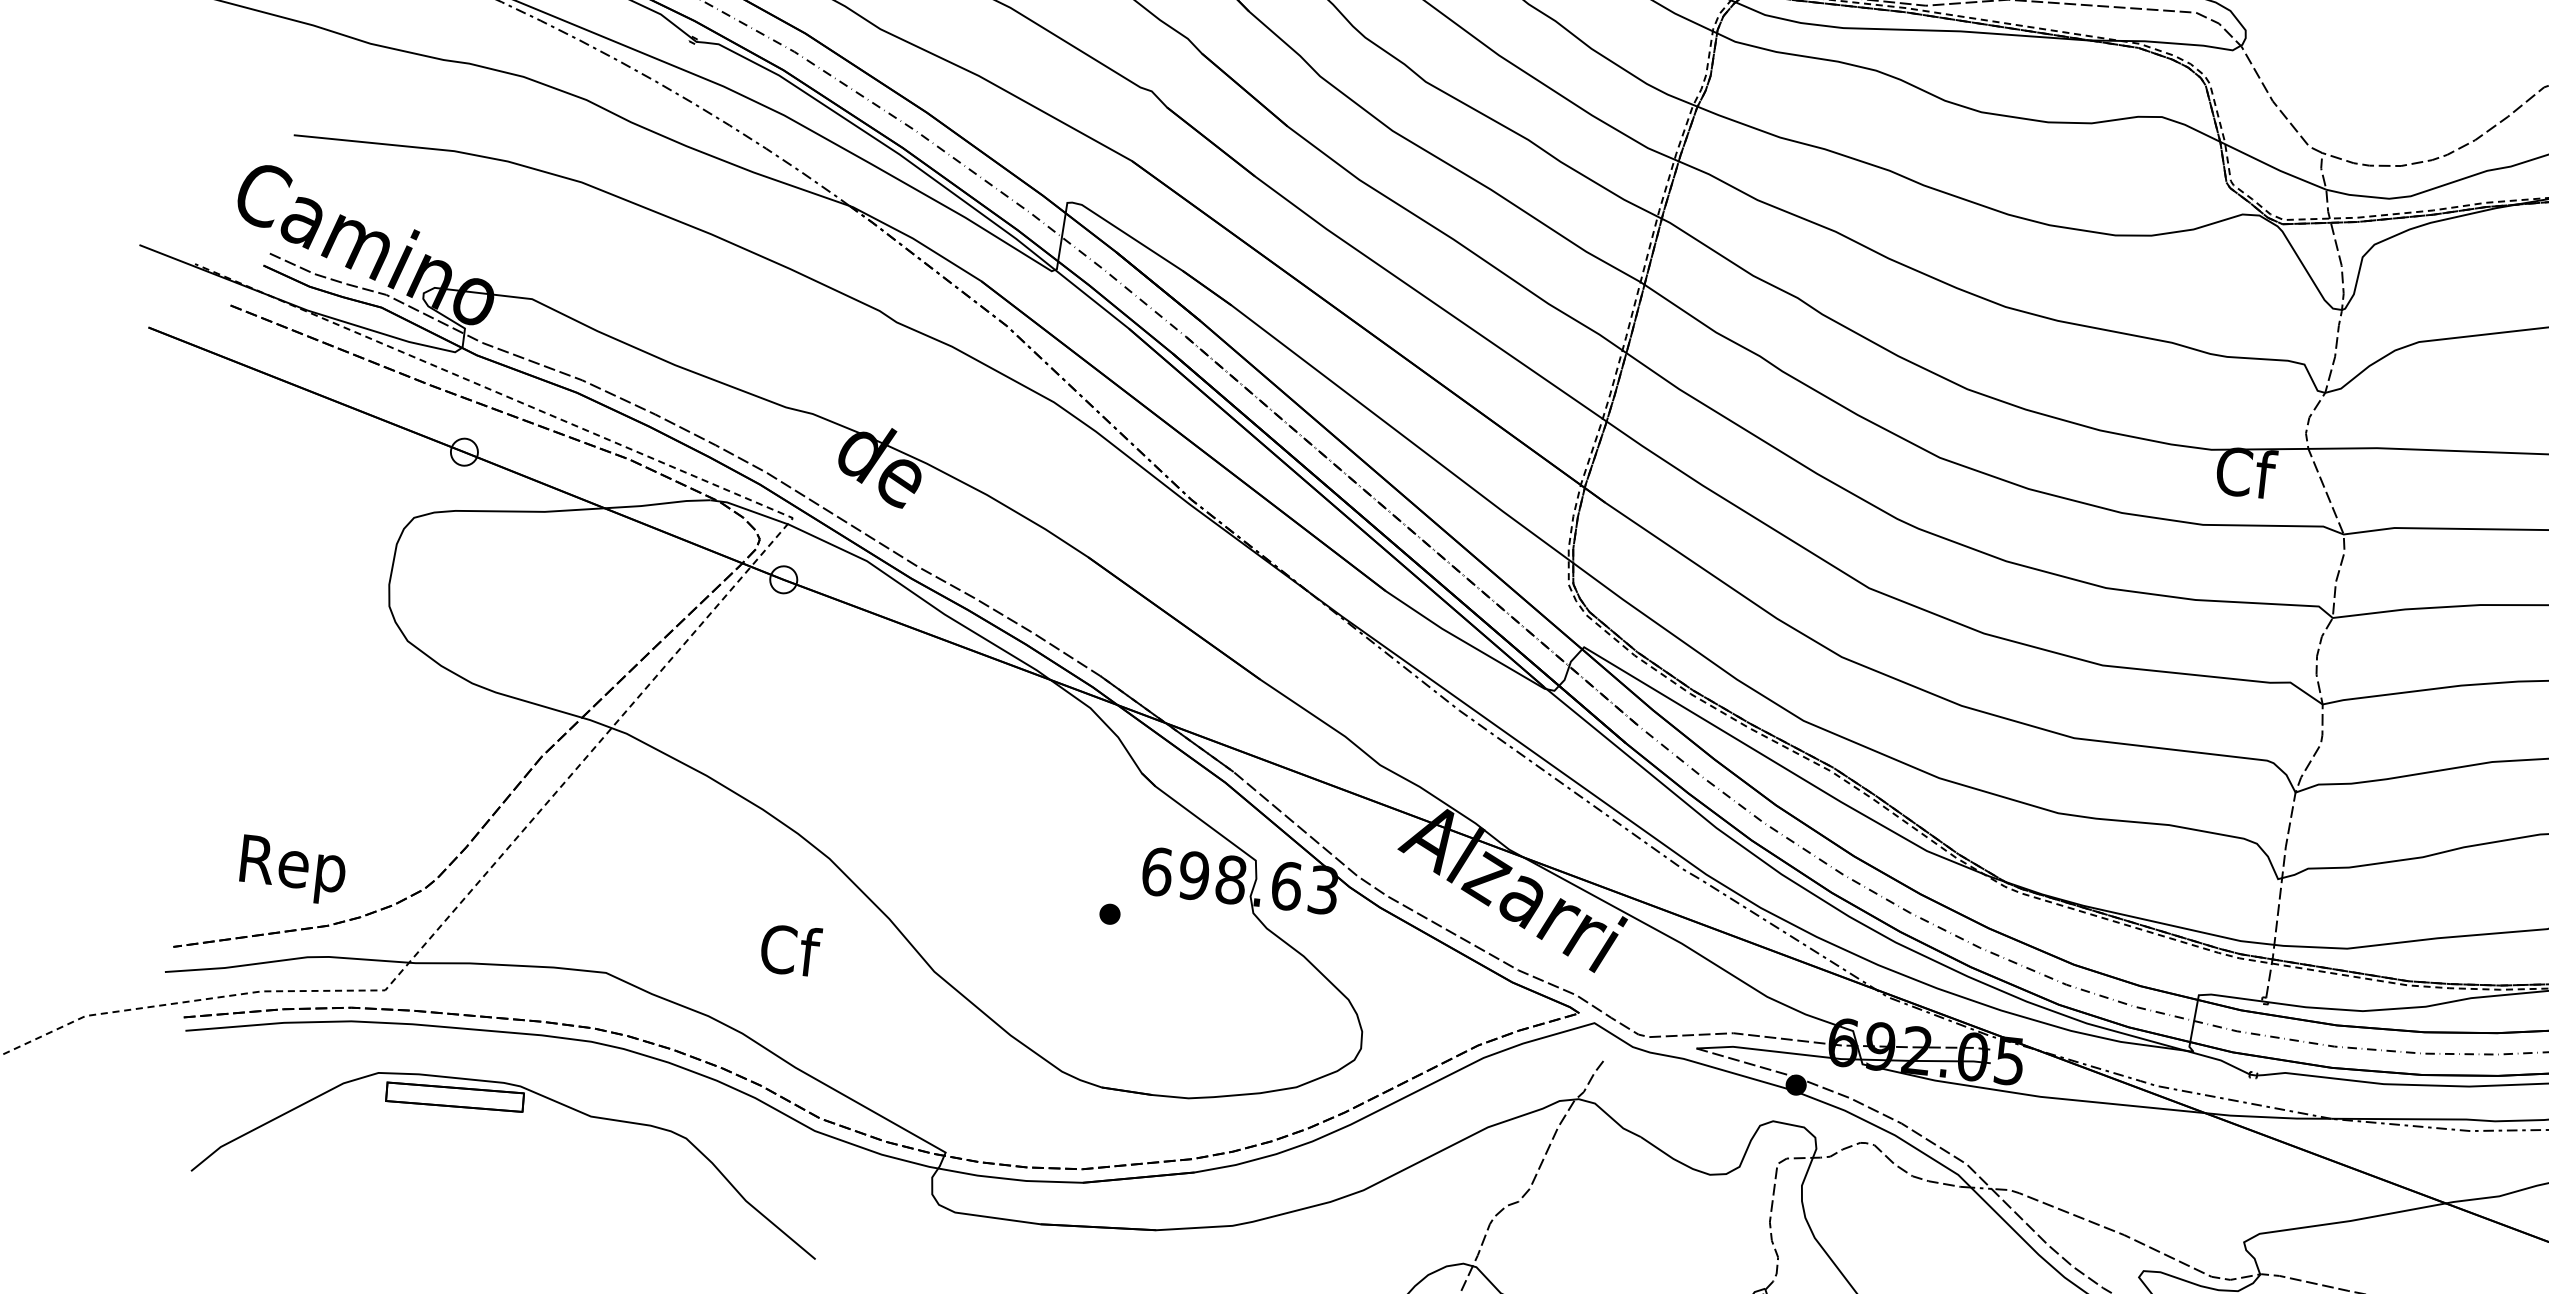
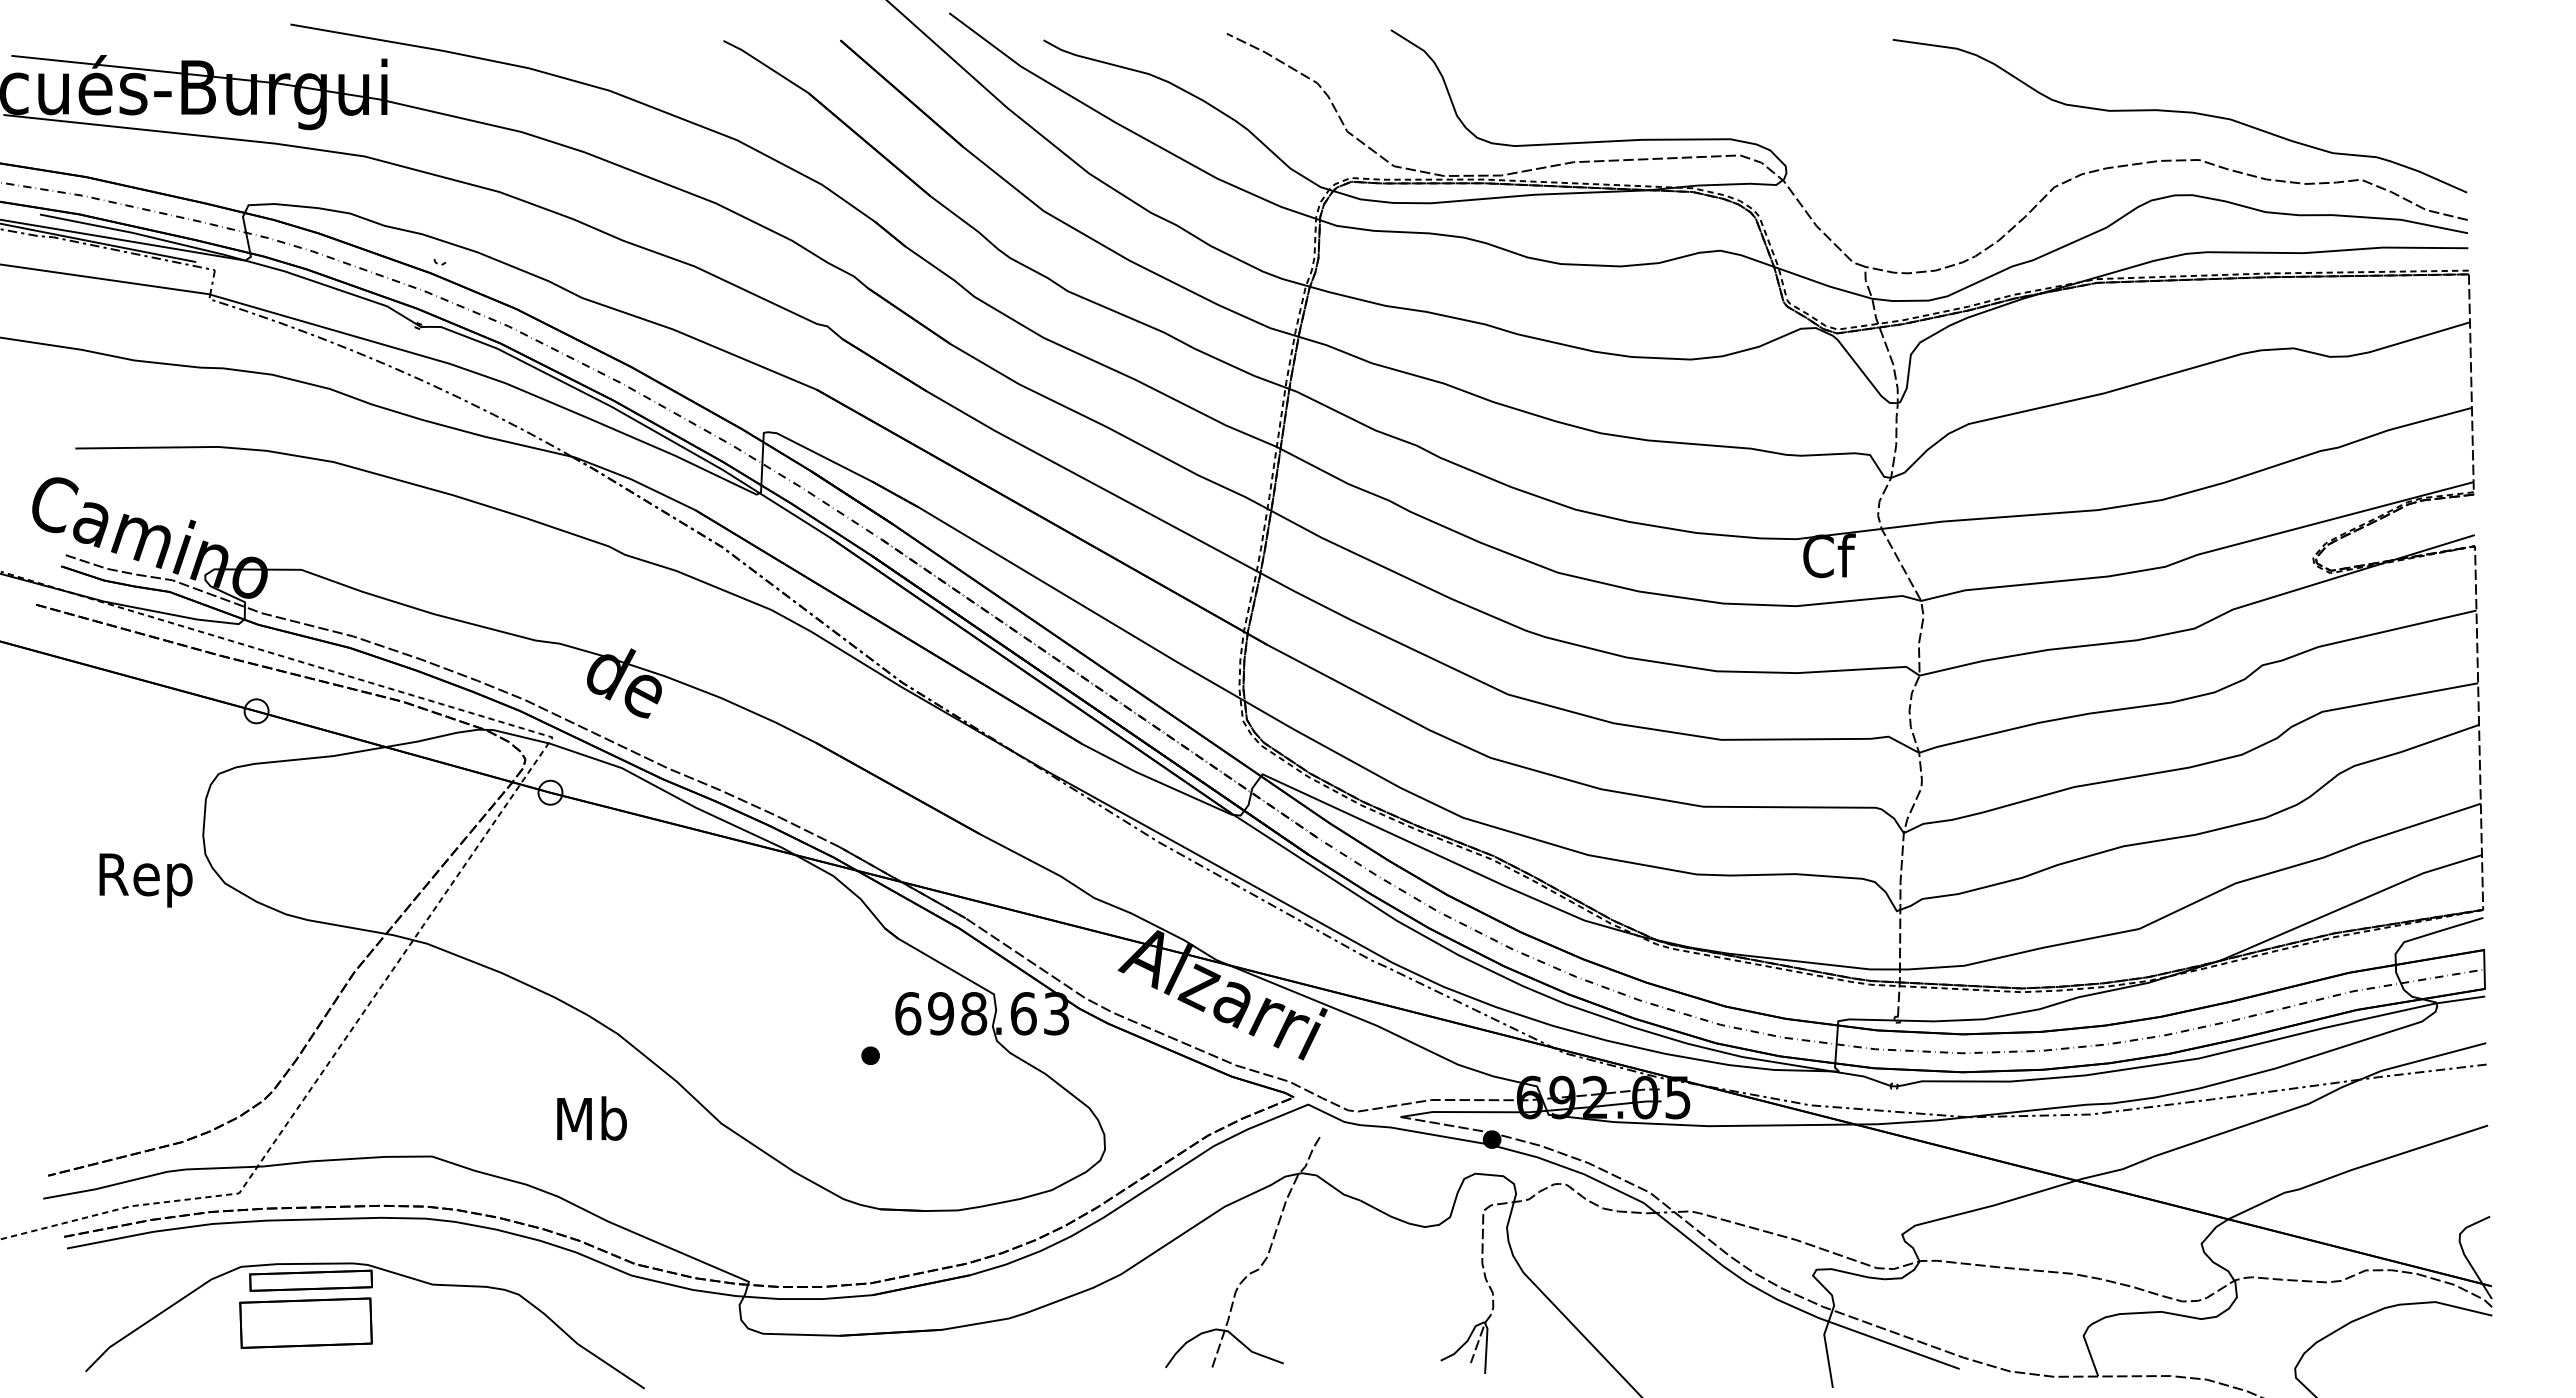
text: (292, 870) -> (145, 880), moved
text: (789, 950) -> (591, 1118), Cf -> Mb
part: (443, 1143) -> (305, 1322), added

